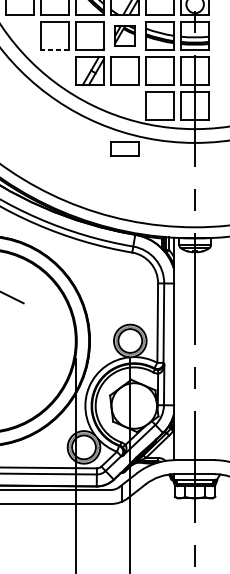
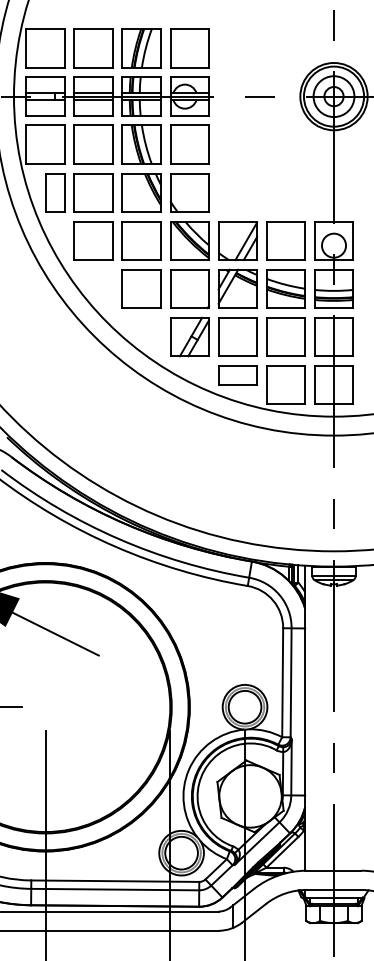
part: (124, 35) -> (237, 288), size x1.43
line: (54, 50) -> (141, 308), dashed -> solid
part: (124, 149) -> (237, 375), moved

